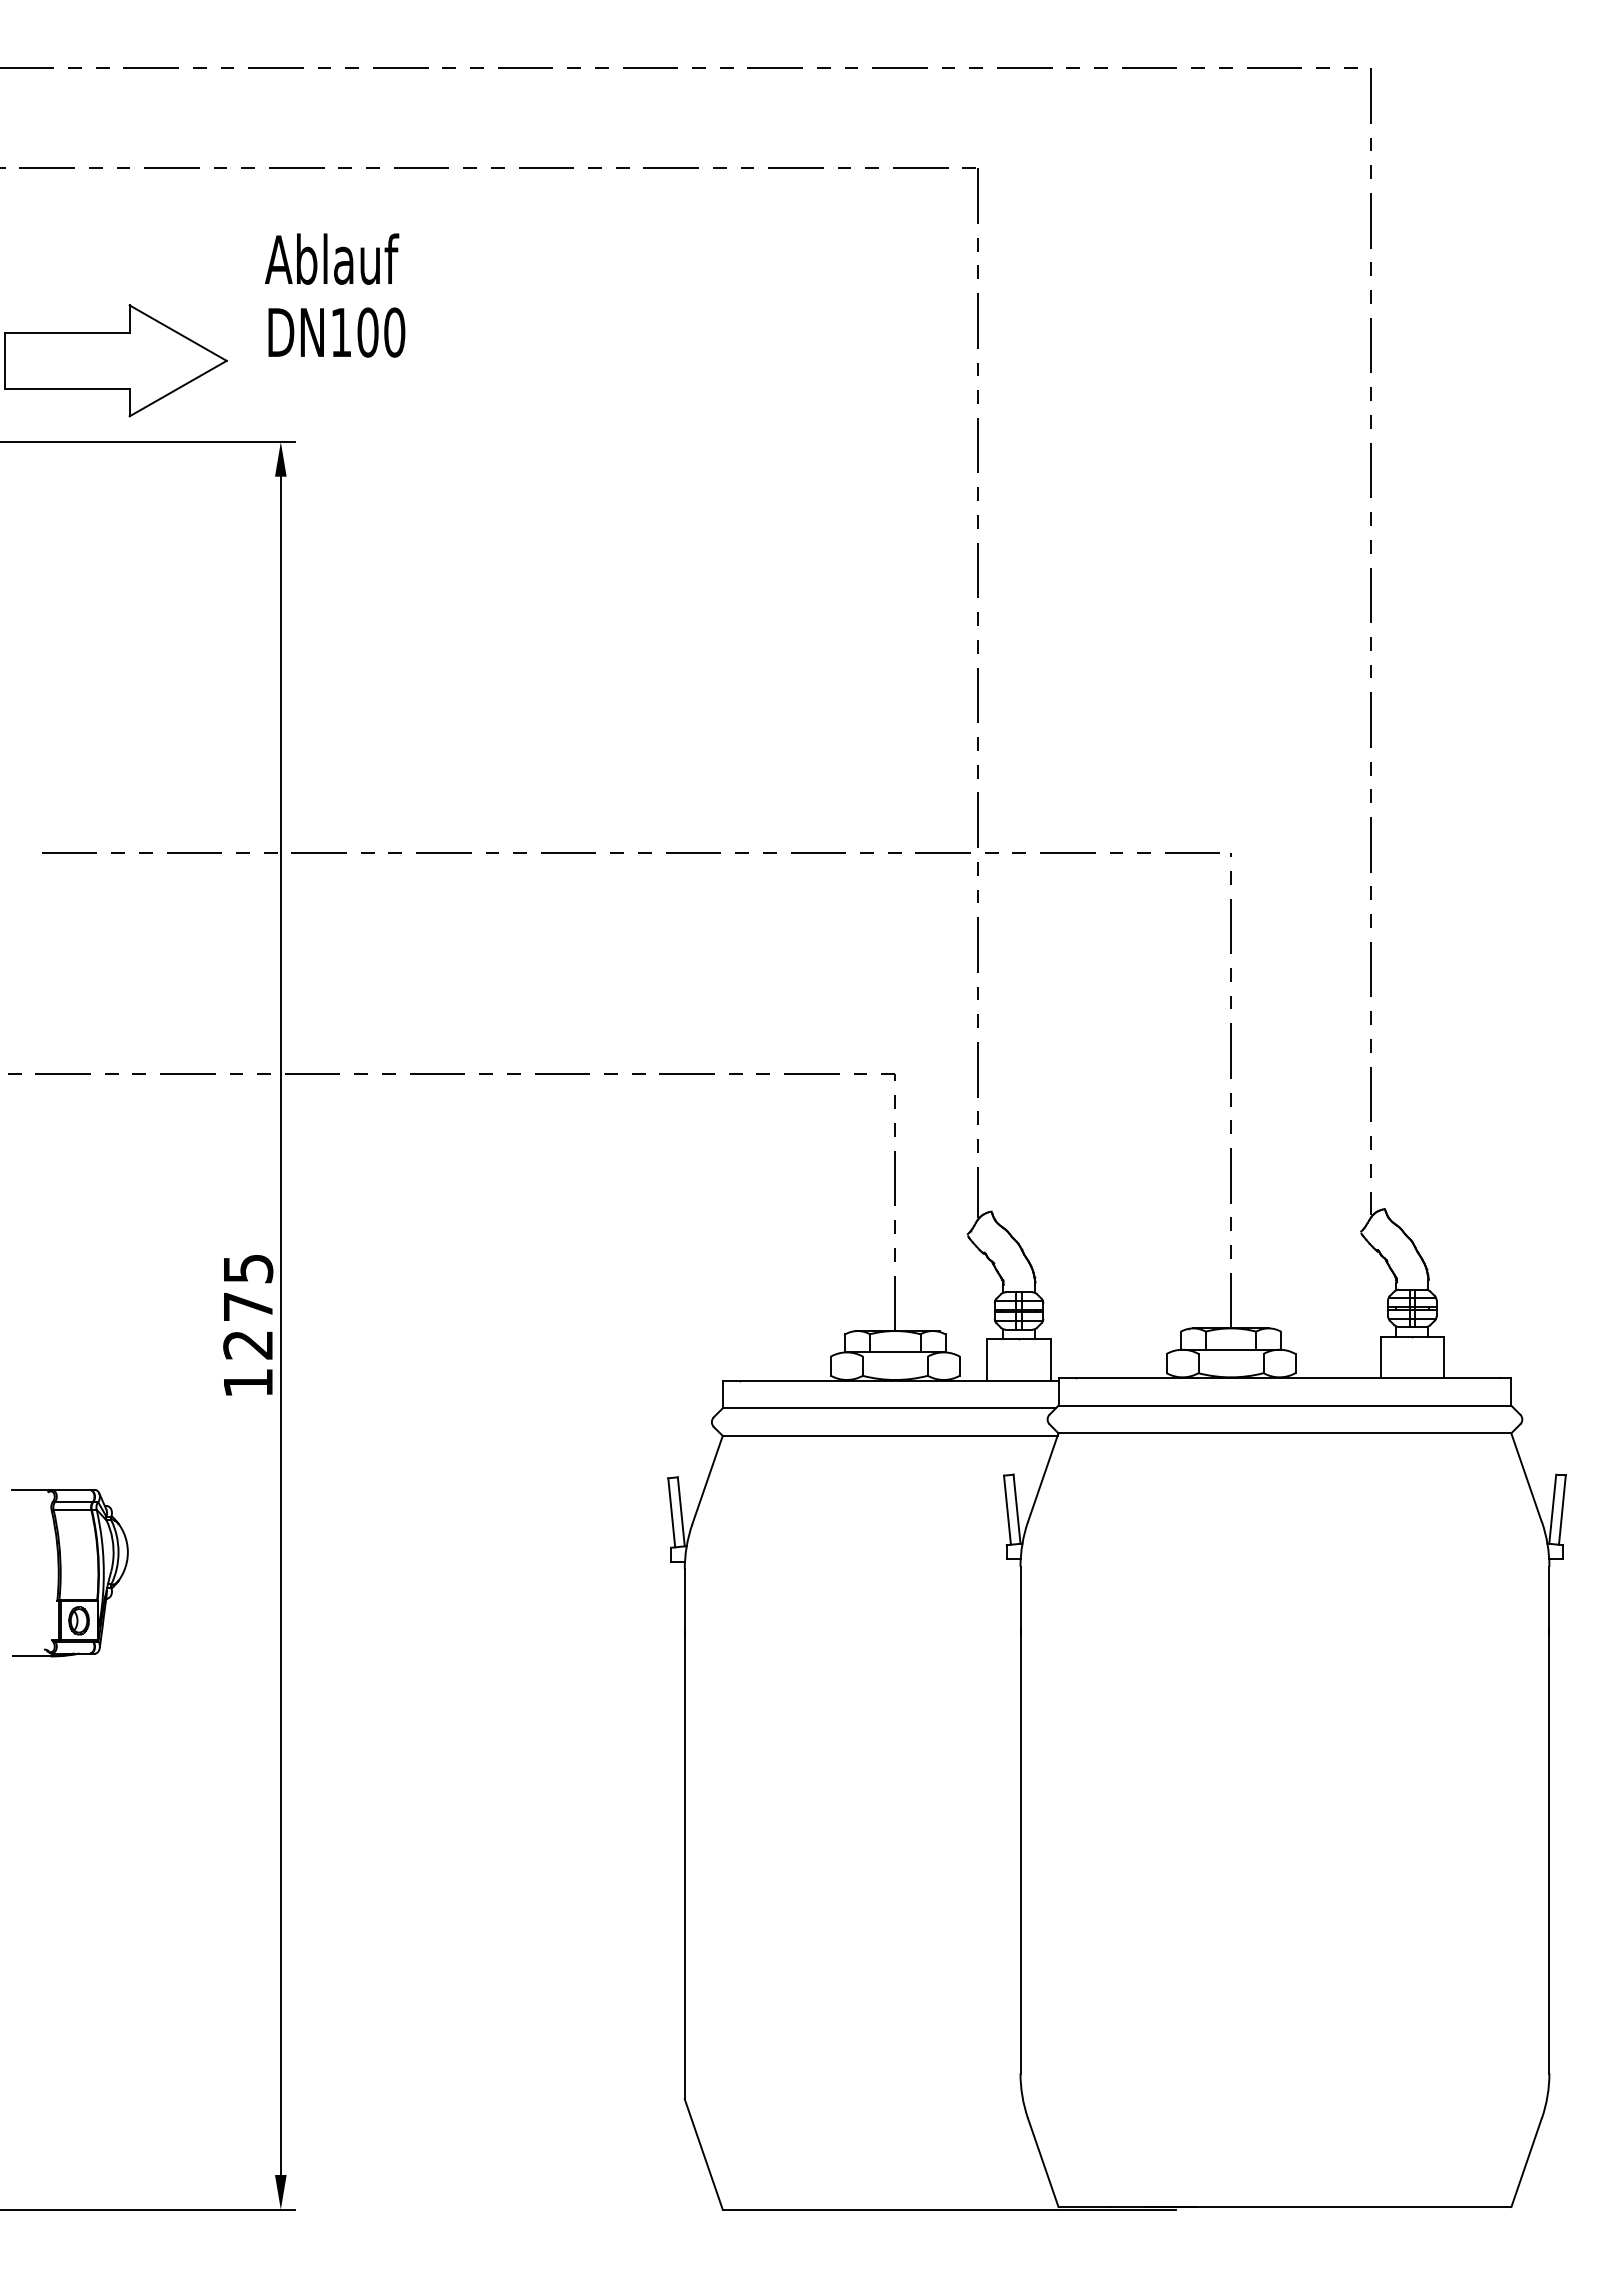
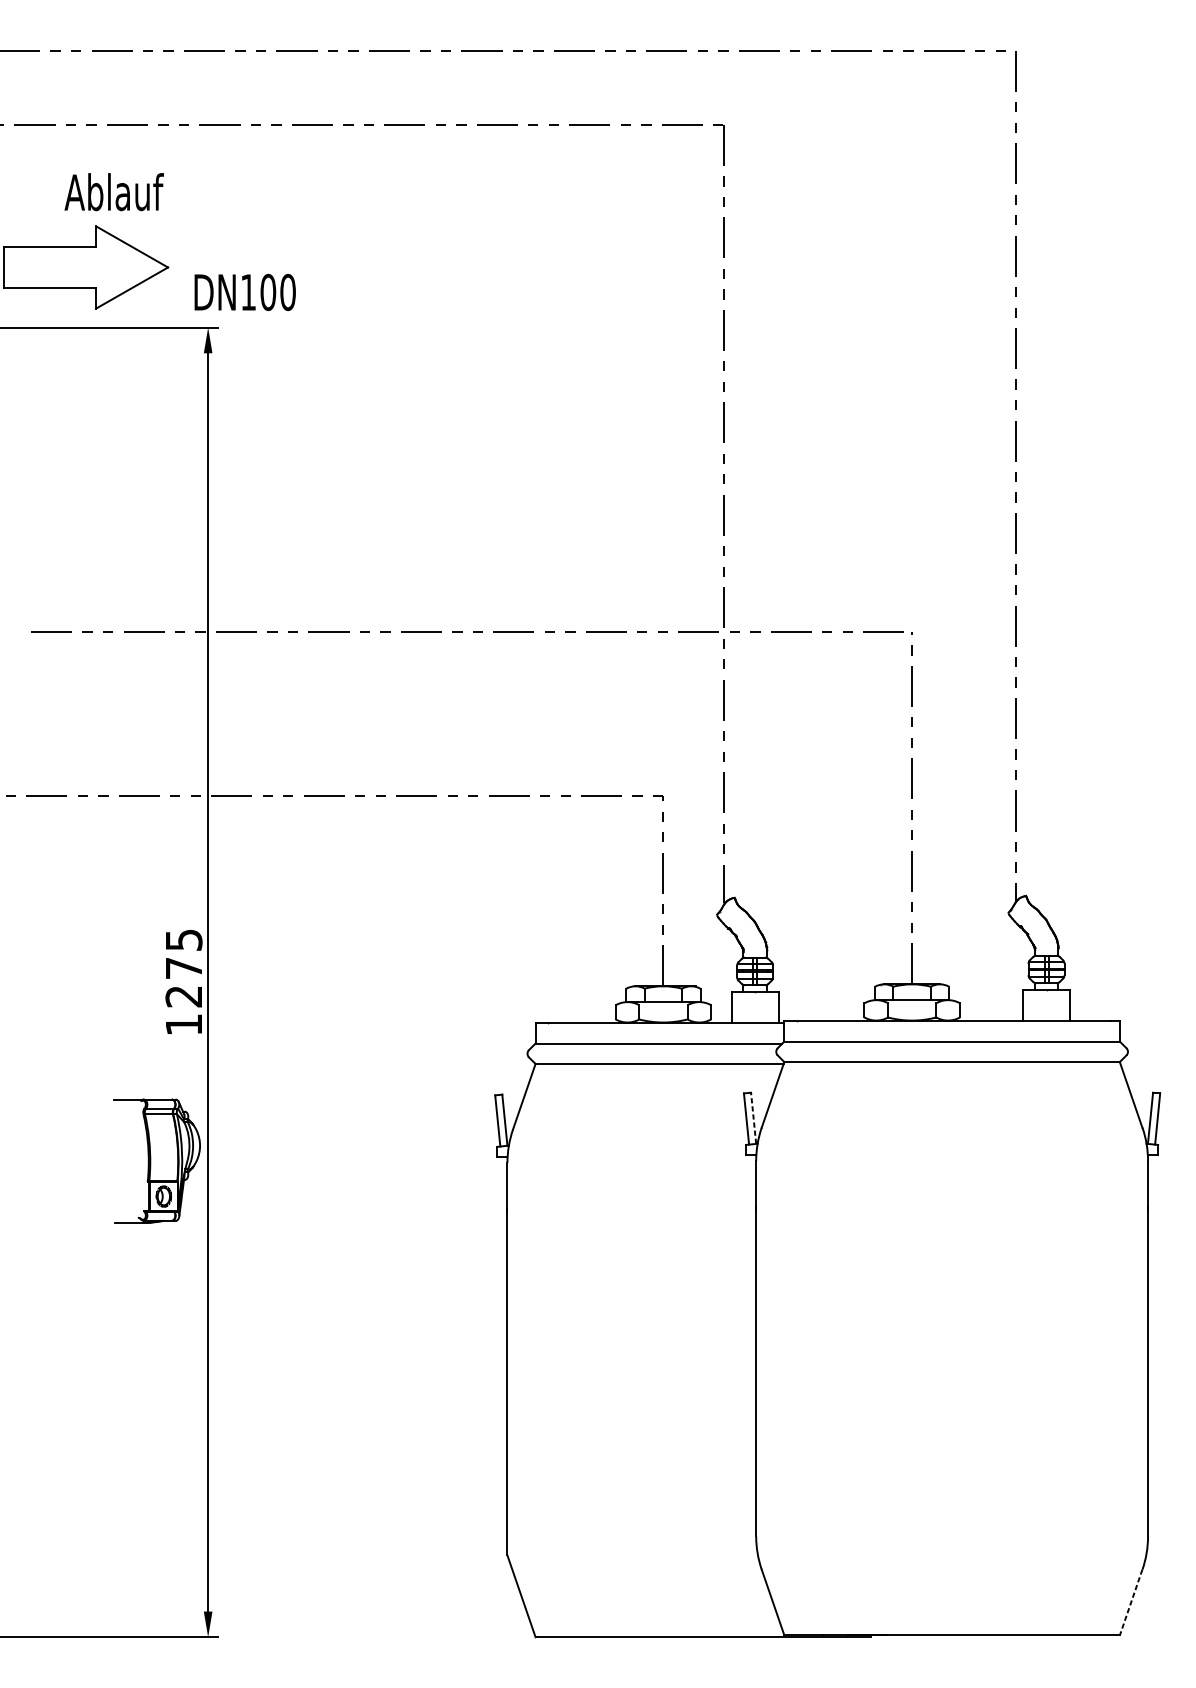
text: (332, 258) -> (114, 191), moved
text: (336, 332) -> (244, 292), moved
line: (1017, 1509) -> (753, 1118), solid -> dashed
part: (69, 1573) -> (156, 1161), moved
line: (1526, 2162) -> (1131, 1602), solid -> dashed

